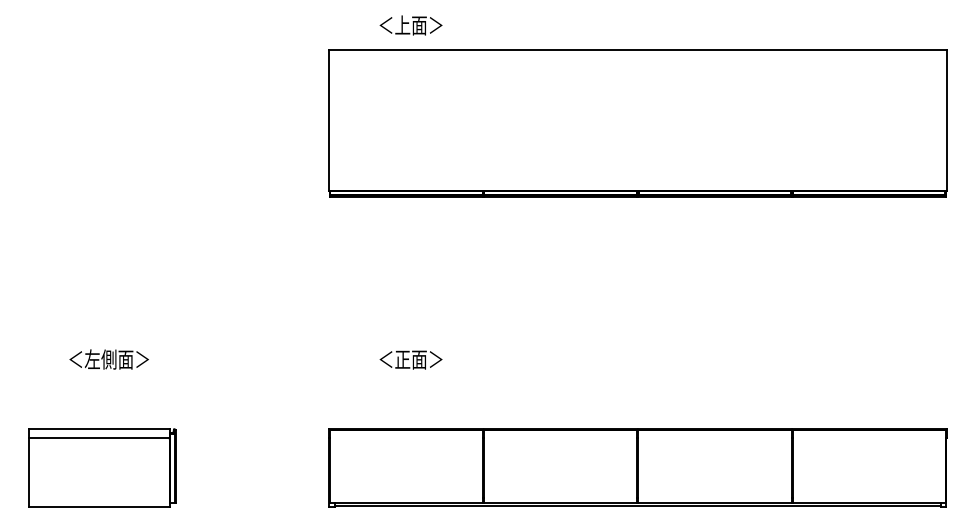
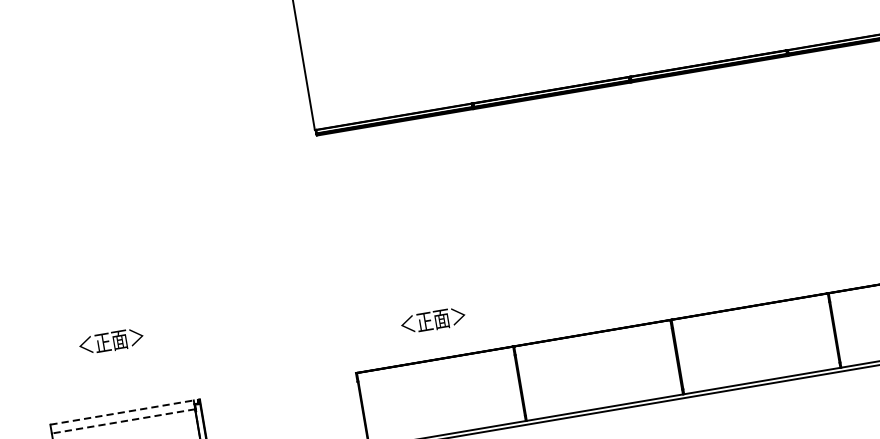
text: (116, 359) -> (127, 338), ＜左側面＞ -> ＜正面＞
text: (410, 359) -> (432, 320), moved
line: (100, 429) -> (123, 412), solid -> dashed
line: (99, 438) -> (123, 421), solid -> dashed

